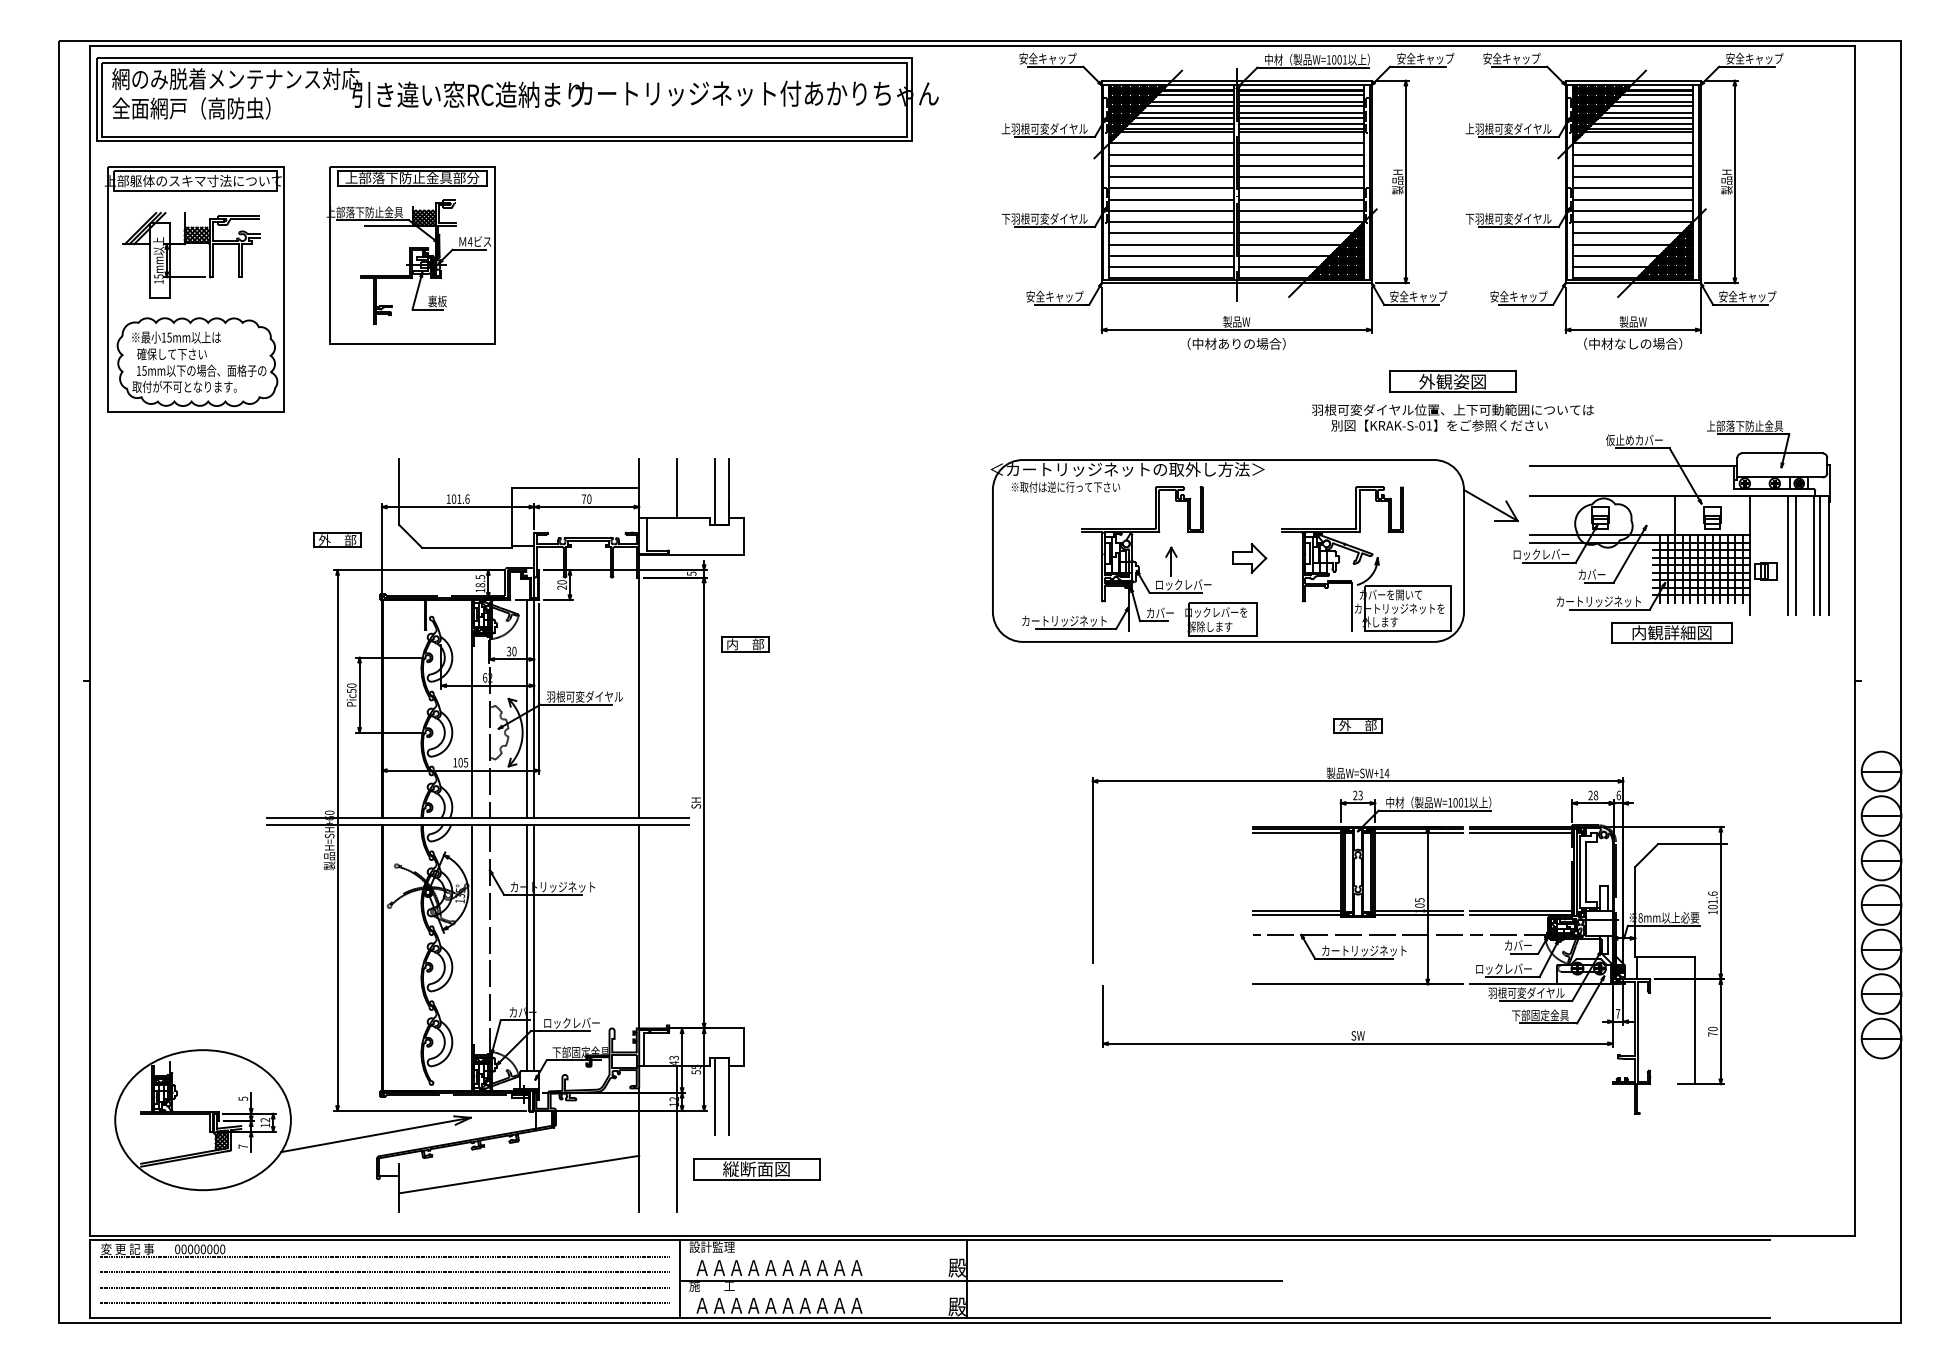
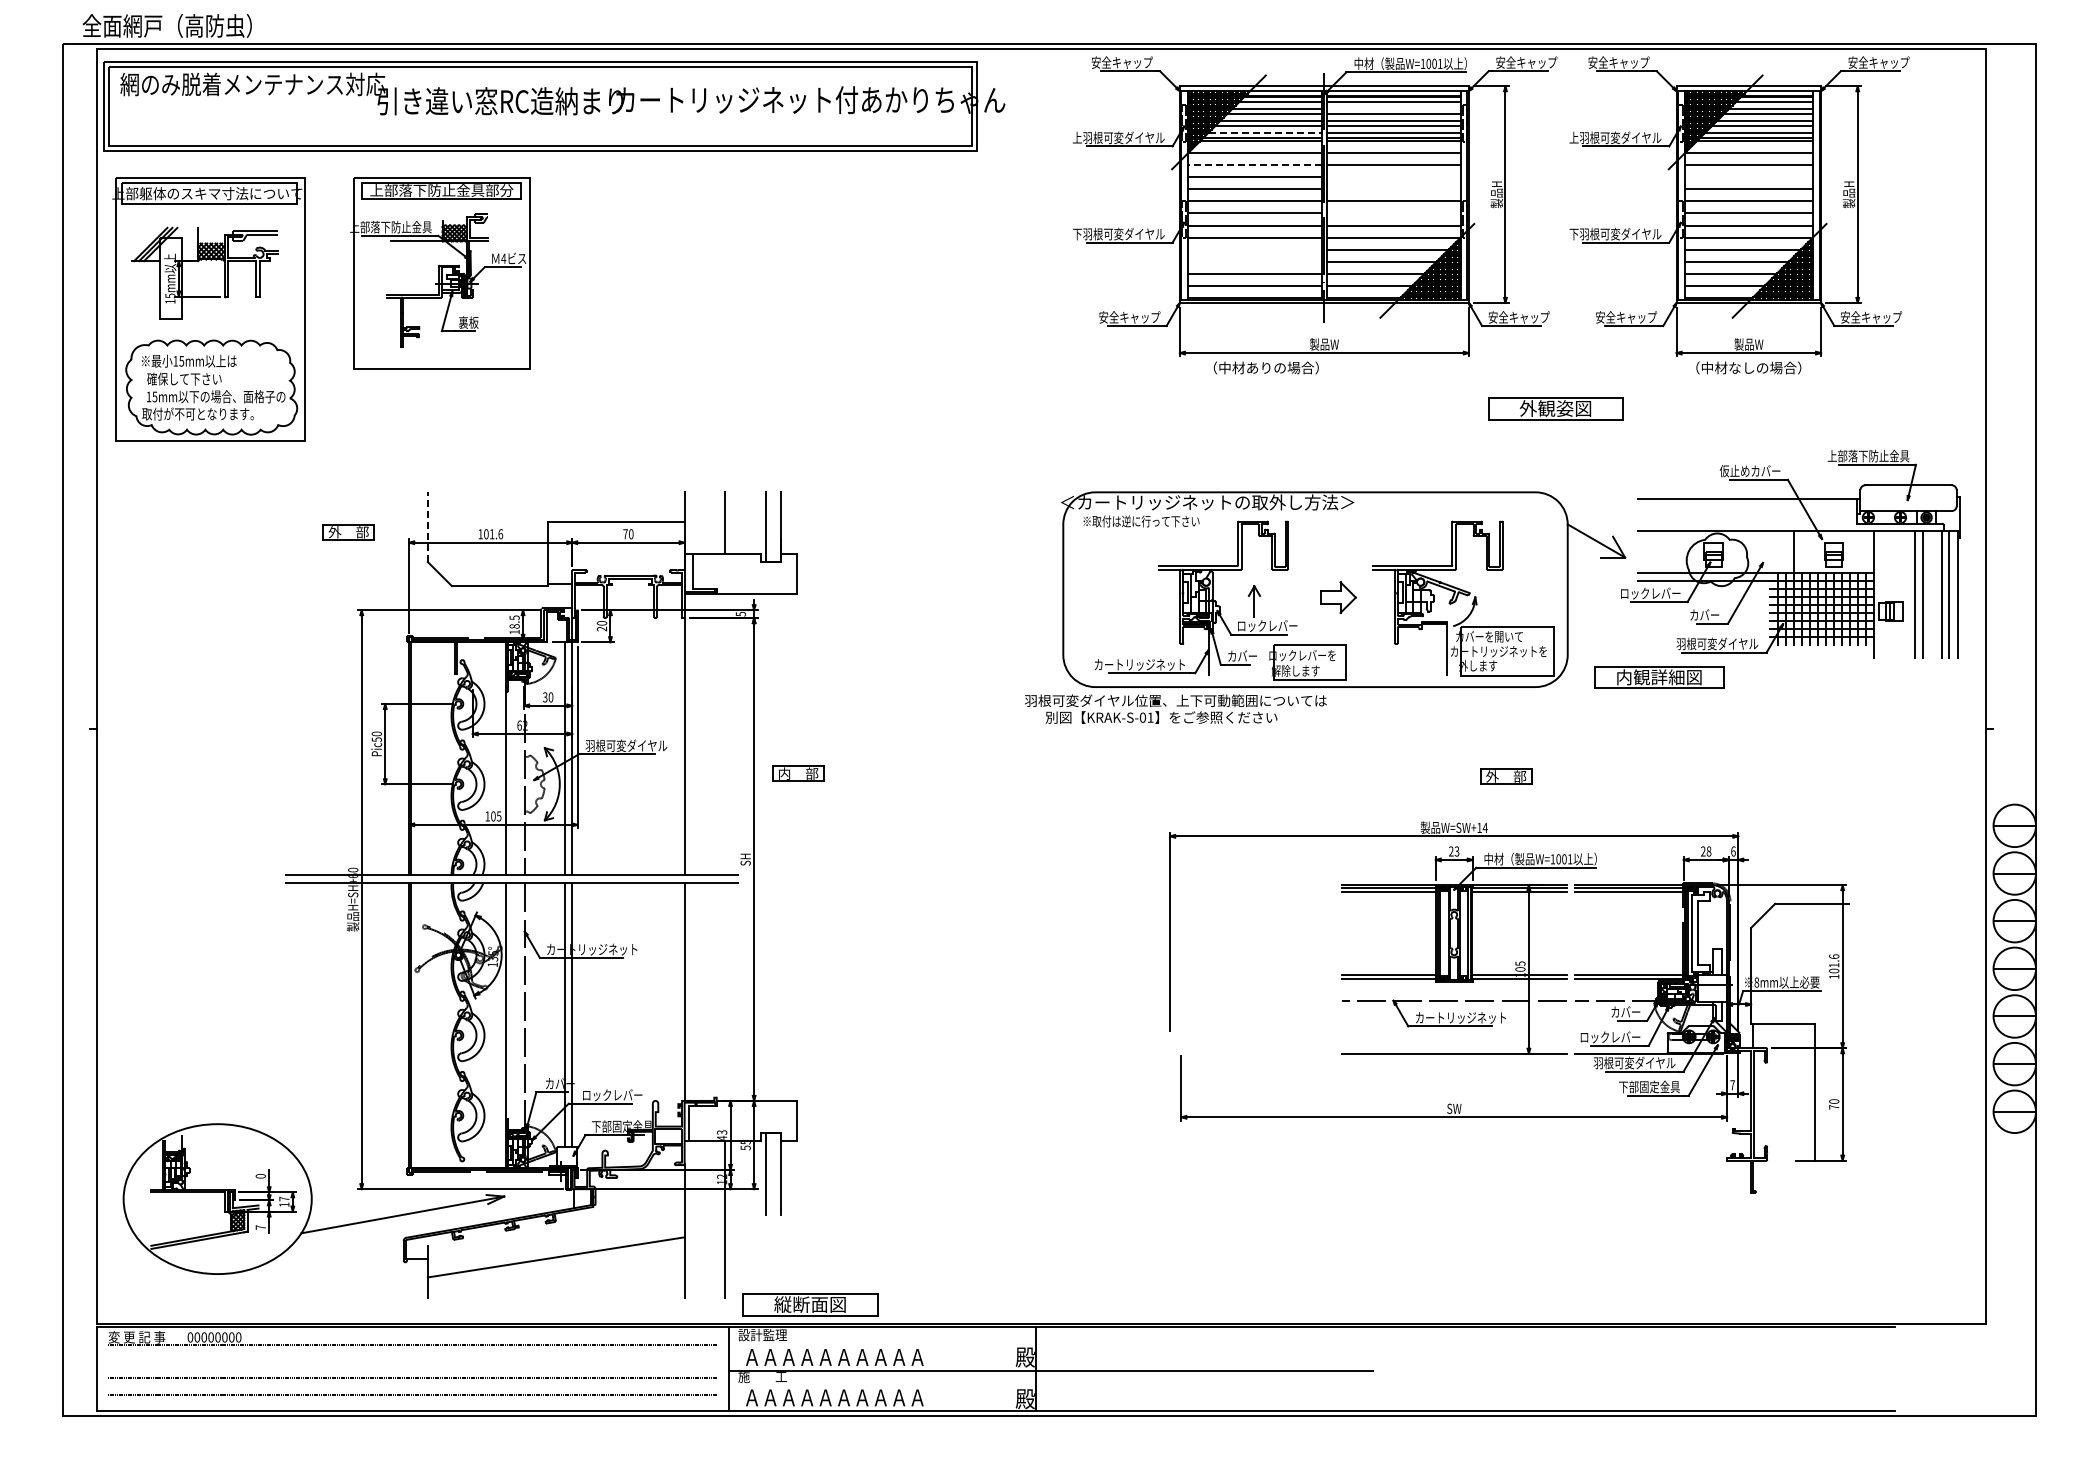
line: (1301, 101) -> (1393, 108), removed
text: (190, 108) -> (166, 25), moved
line: (1181, 123) -> (1265, 132), solid -> dashed
line: (1171, 154) -> (1254, 165), solid -> dashed
line: (1301, 165) -> (1393, 177), removed
line: (1632, 165) -> (1748, 177), removed
line: (1301, 177) -> (1393, 189), removed
line: (1301, 199) -> (1393, 213), removed
line: (1171, 233) -> (1254, 249), removed
line: (1171, 244) -> (1254, 261), removed
text: (1236, 343) -> (1266, 367), moved
text: (1452, 417) -> (1175, 708), moved
line: (399, 491) -> (427, 526), solid -> dashed
part: (337, 540) -> (348, 532), moved
text: (1599, 601) -> (1712, 643), カートリッジネット -> 羽根可変ダイヤル
part: (1672, 632) -> (1659, 677), moved
part: (745, 644) -> (798, 773), moved
part: (1358, 725) -> (1506, 776), moved
text: (243, 1099) -> (260, 1176), 5 -> 0
text: (265, 1119) -> (284, 1198), 12 -> 17
part: (756, 1169) -> (810, 1304), moved
line: (384, 1271) -> (411, 1361), removed

